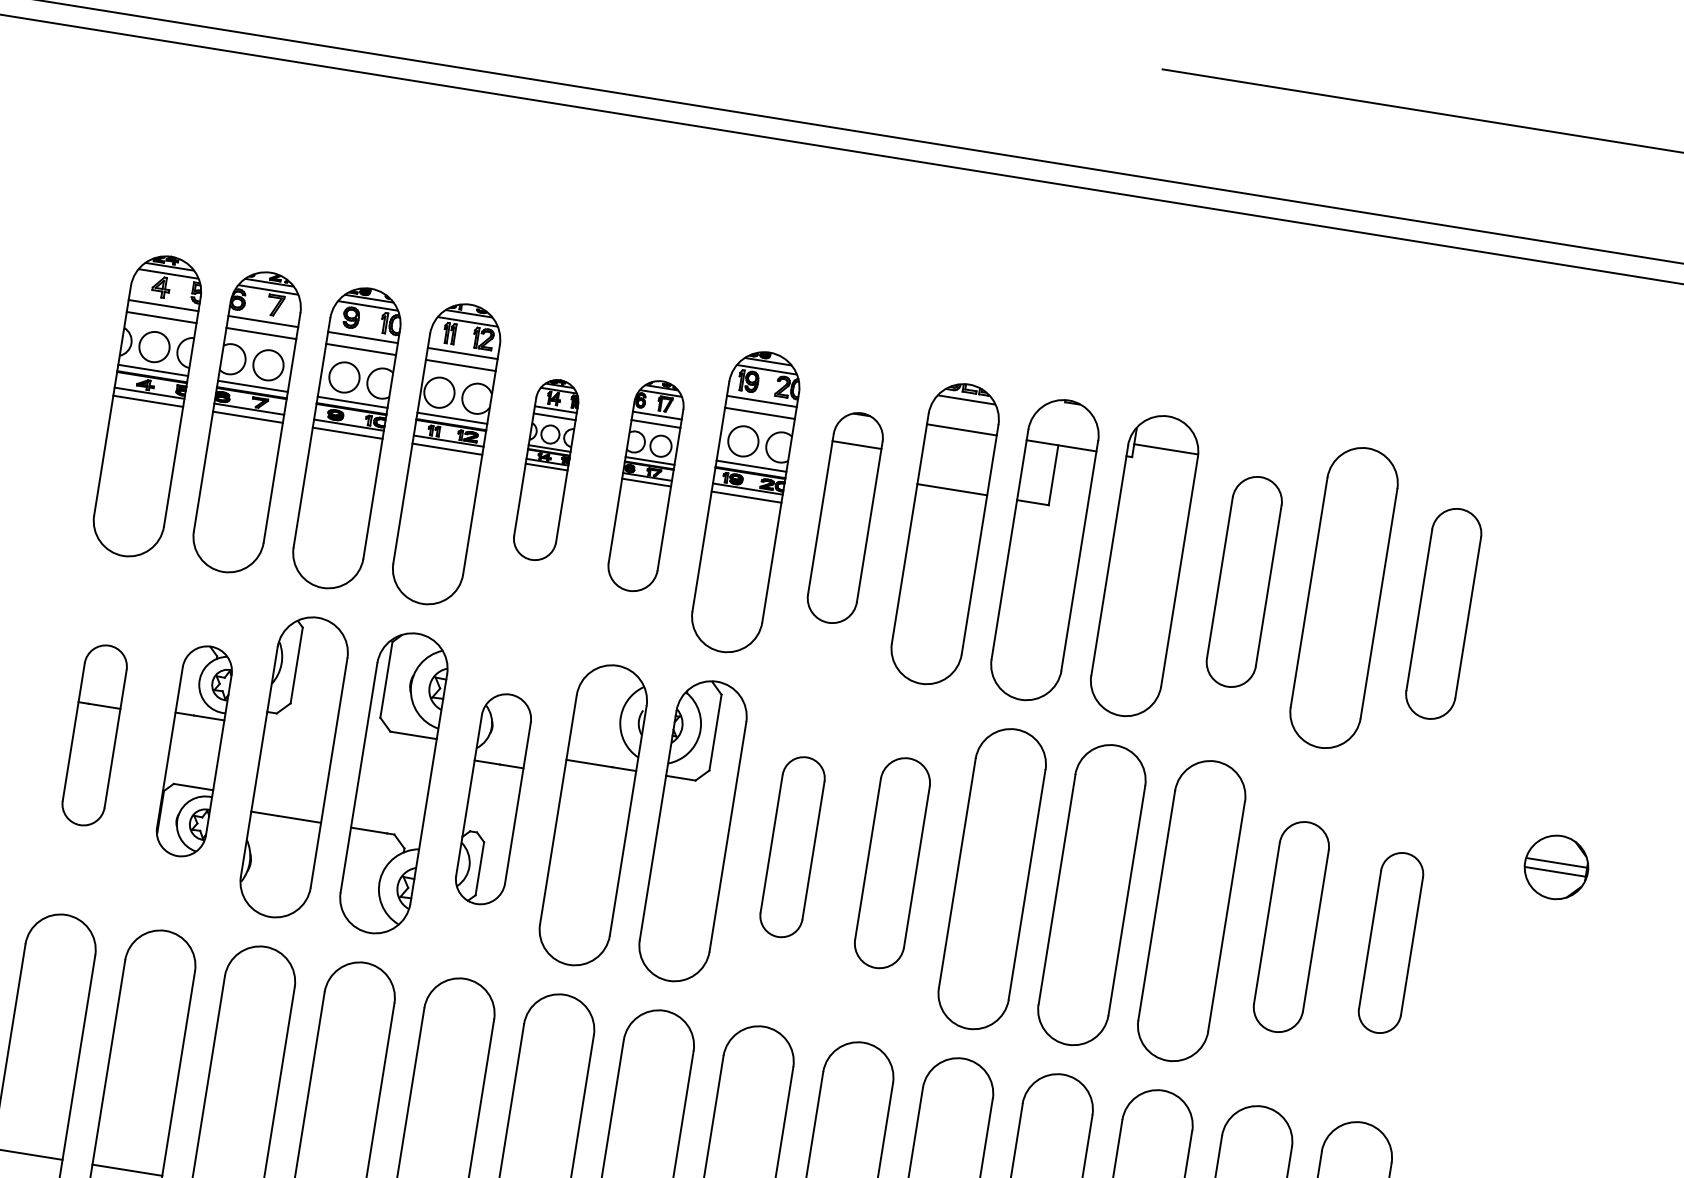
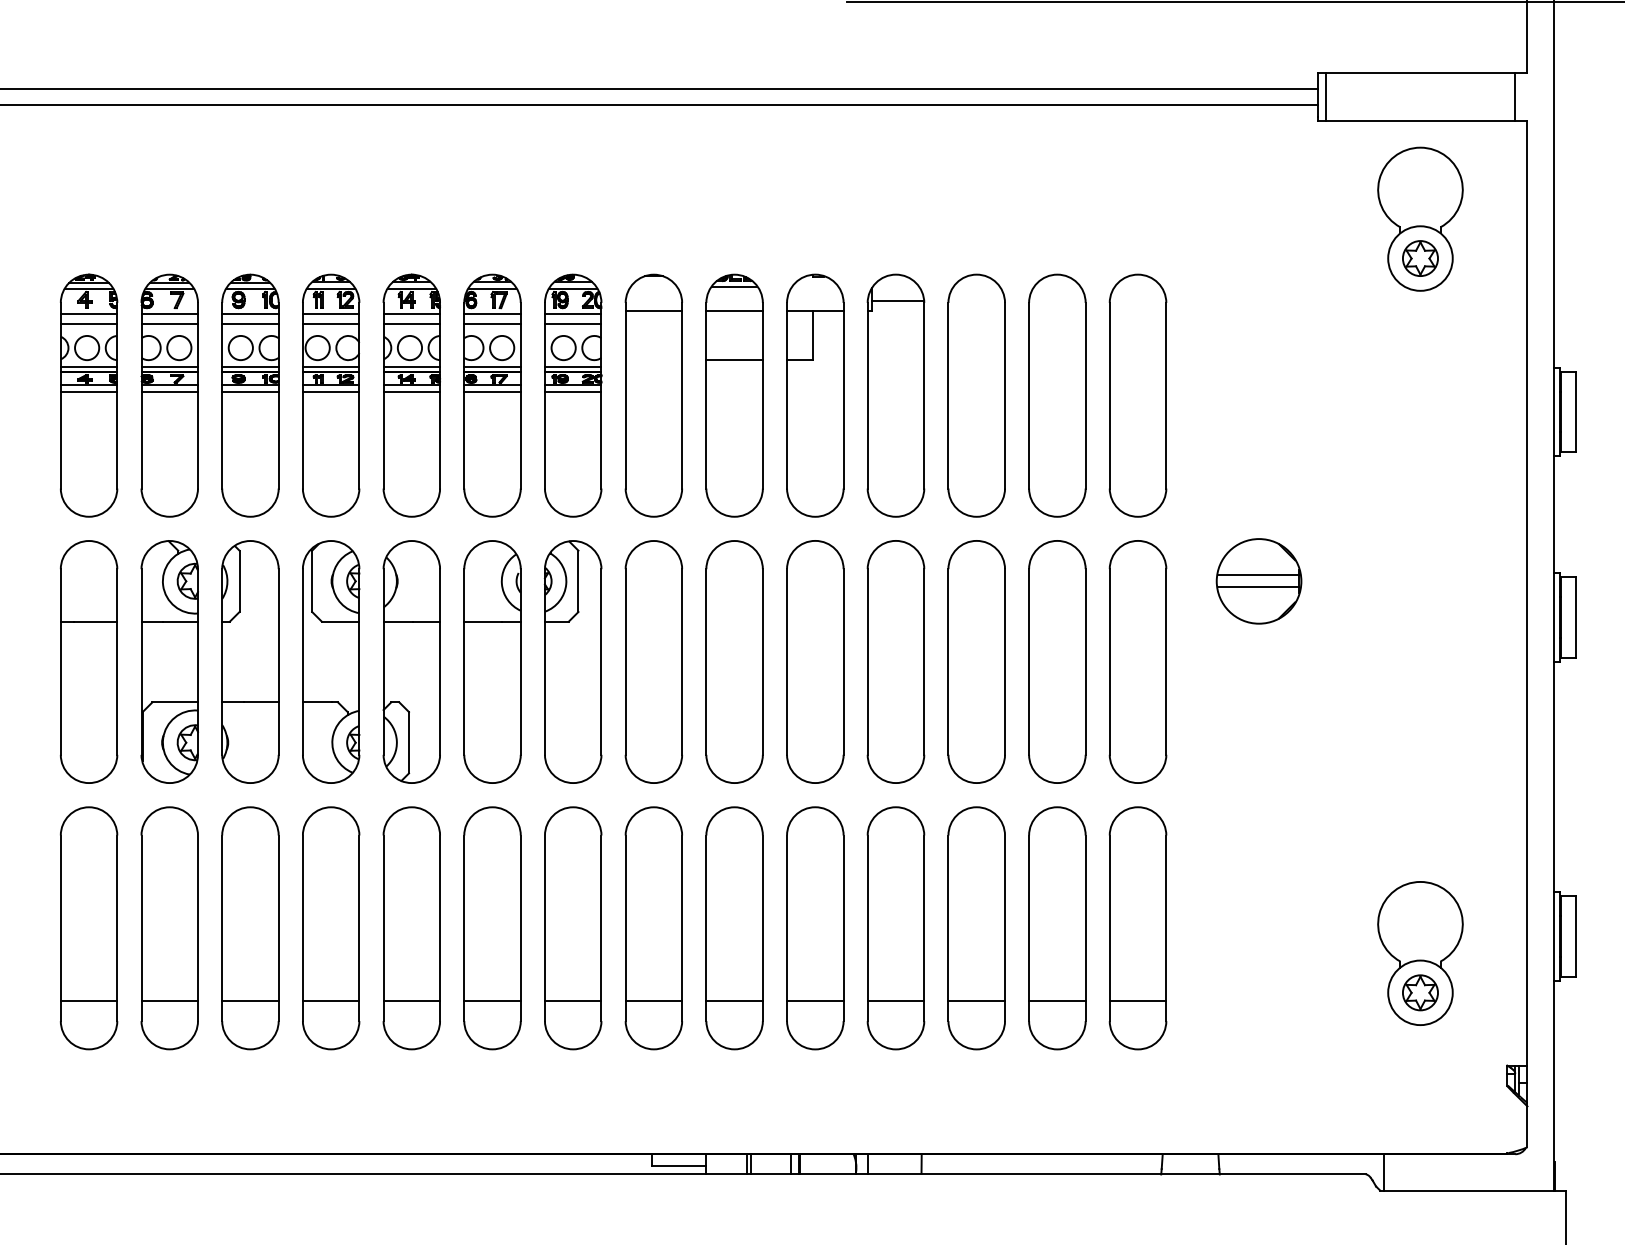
part: (545, 469) -> (411, 395), size x1.67
part: (646, 485) -> (492, 395), size x1.43
part: (845, 517) -> (653, 395), size x1.43
part: (1244, 581) -> (976, 395), size x1.43
part: (1443, 613) -> (1137, 395), size x1.43
part: (94, 734) -> (88, 661), size x1.67
part: (194, 750) -> (169, 661), size x1.43
part: (493, 798) -> (411, 661), size x1.43
part: (792, 846) -> (653, 661), size x1.67
part: (892, 862) -> (734, 661), size x1.43
part: (1555, 867) -> (1258, 581), size x1.67
part: (1291, 926) -> (1057, 661), size x1.43
part: (1390, 942) -> (1137, 661), size x1.67

